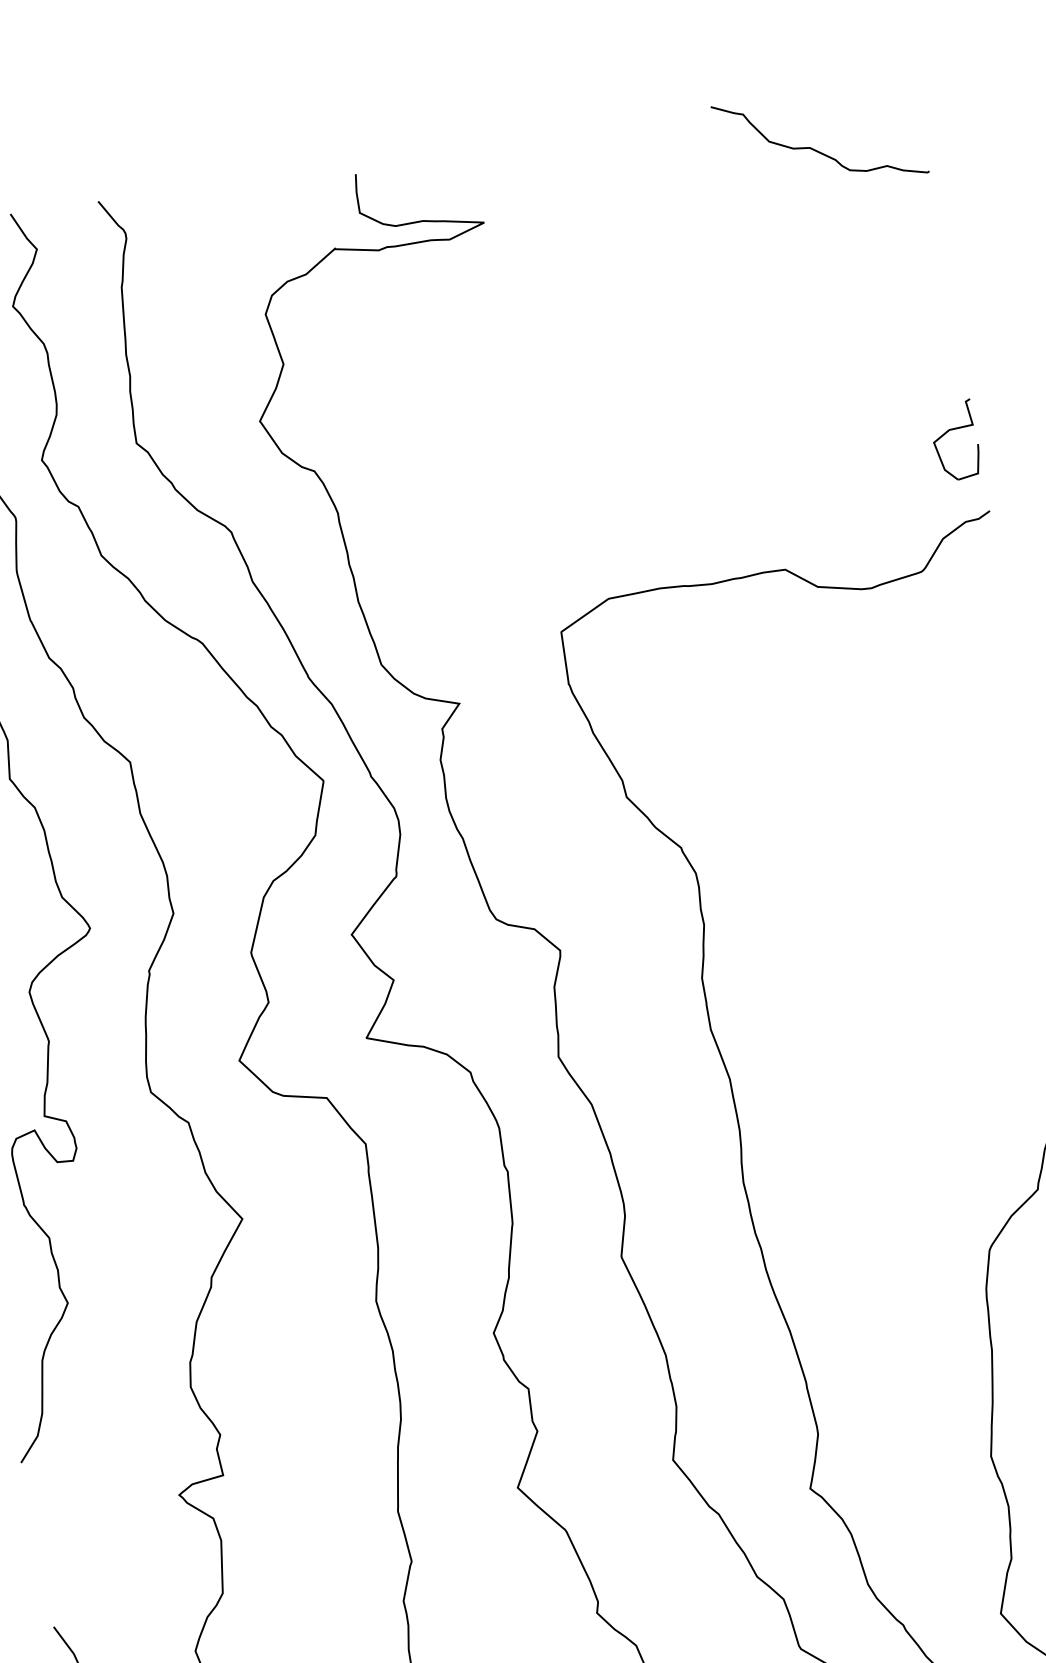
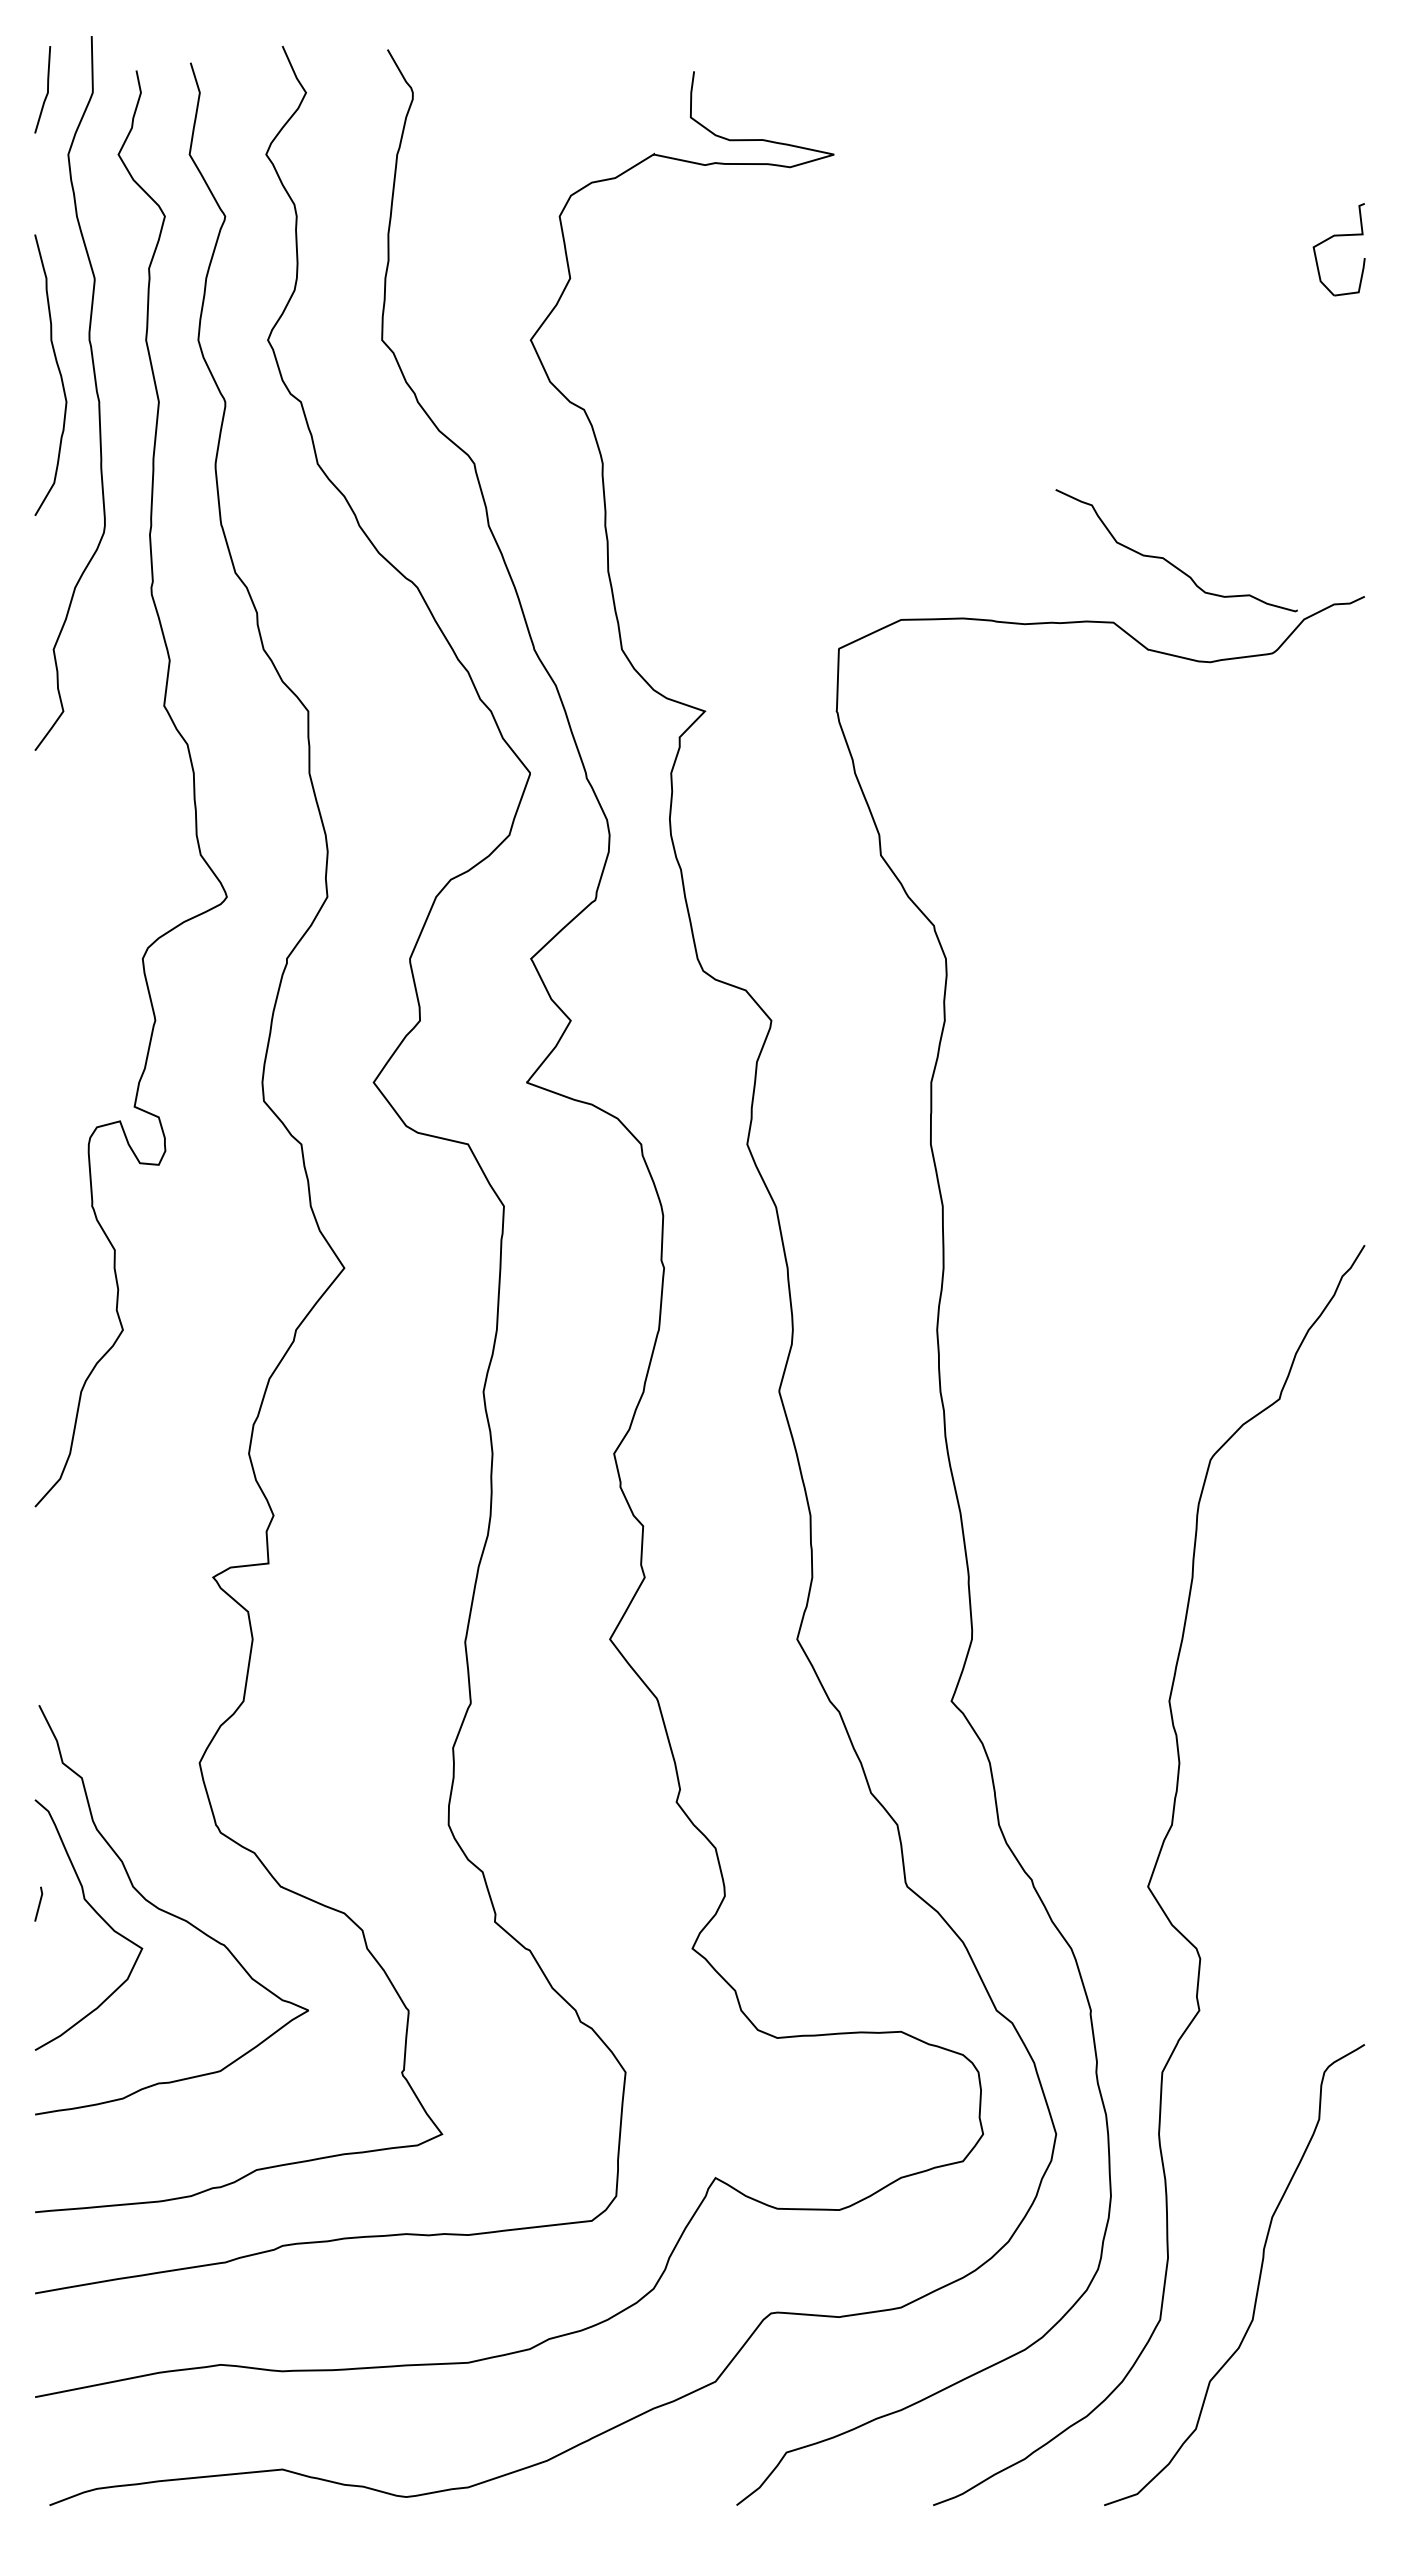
curve: (814, 149) -> (1168, 560), moved
part: (953, 430) -> (1338, 236), moved

